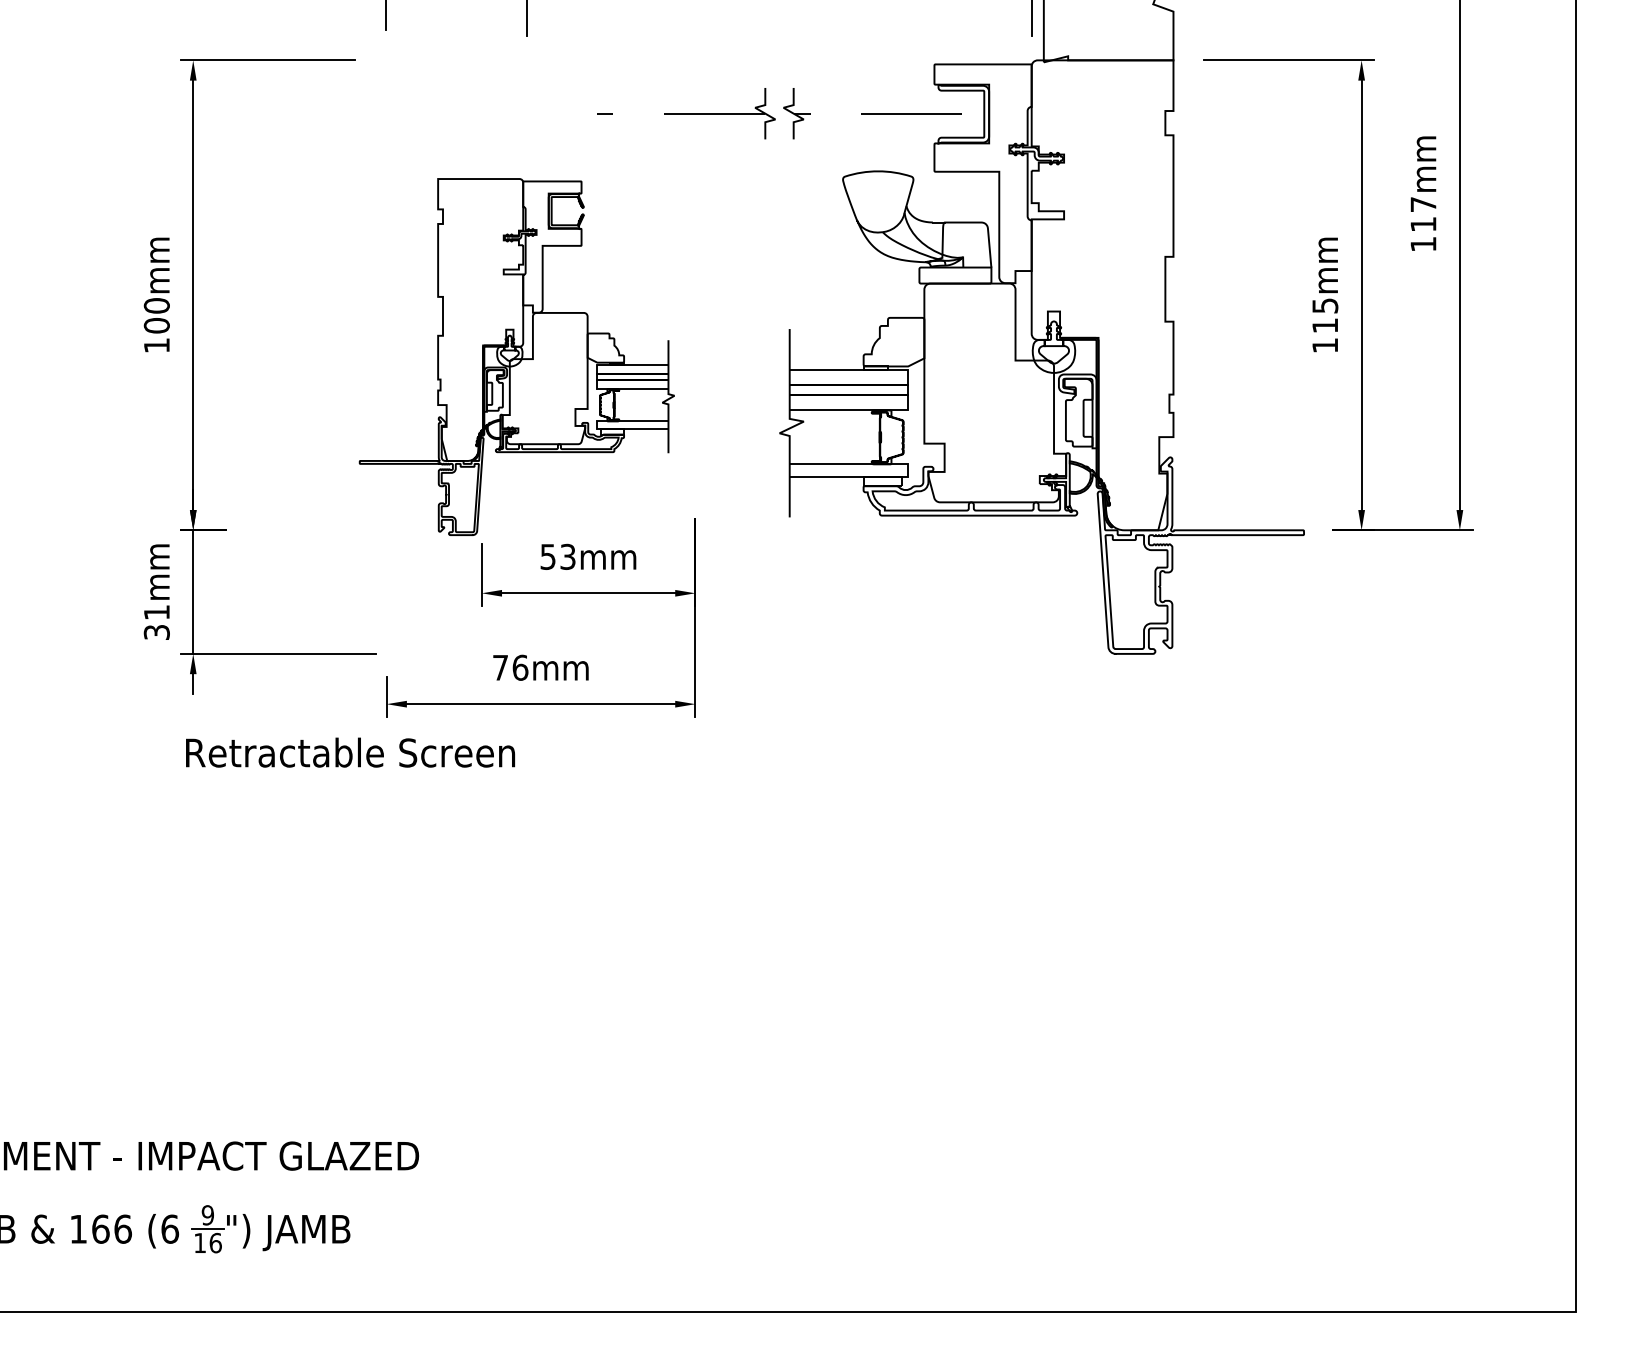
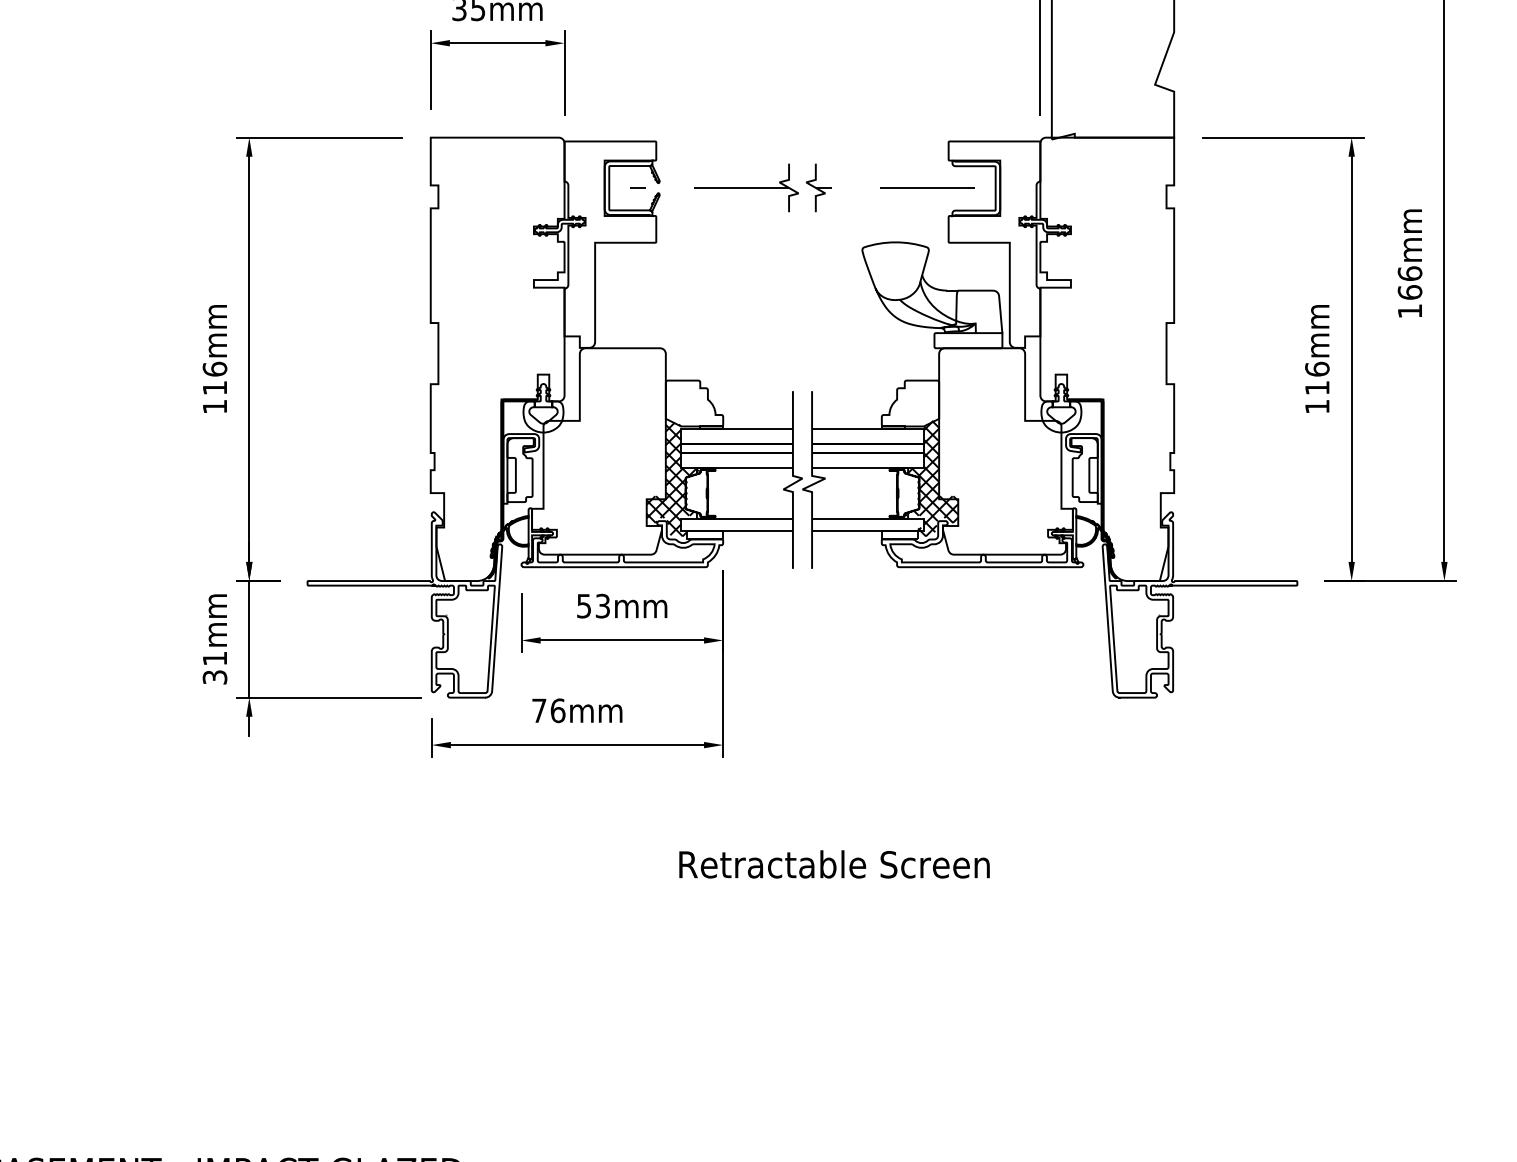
text: (1423, 214) -> (1410, 283), 117mm -> 166mm
text: (1325, 305) -> (1317, 368), 115mm -> 116mm
text: (156, 315) -> (214, 378), 100mm -> 116mm
part: (516, 356) -> (554, 417), size x1.67
hatch: (915, 421) -> (930, 478), added
text: (350, 752) -> (834, 864), moved

